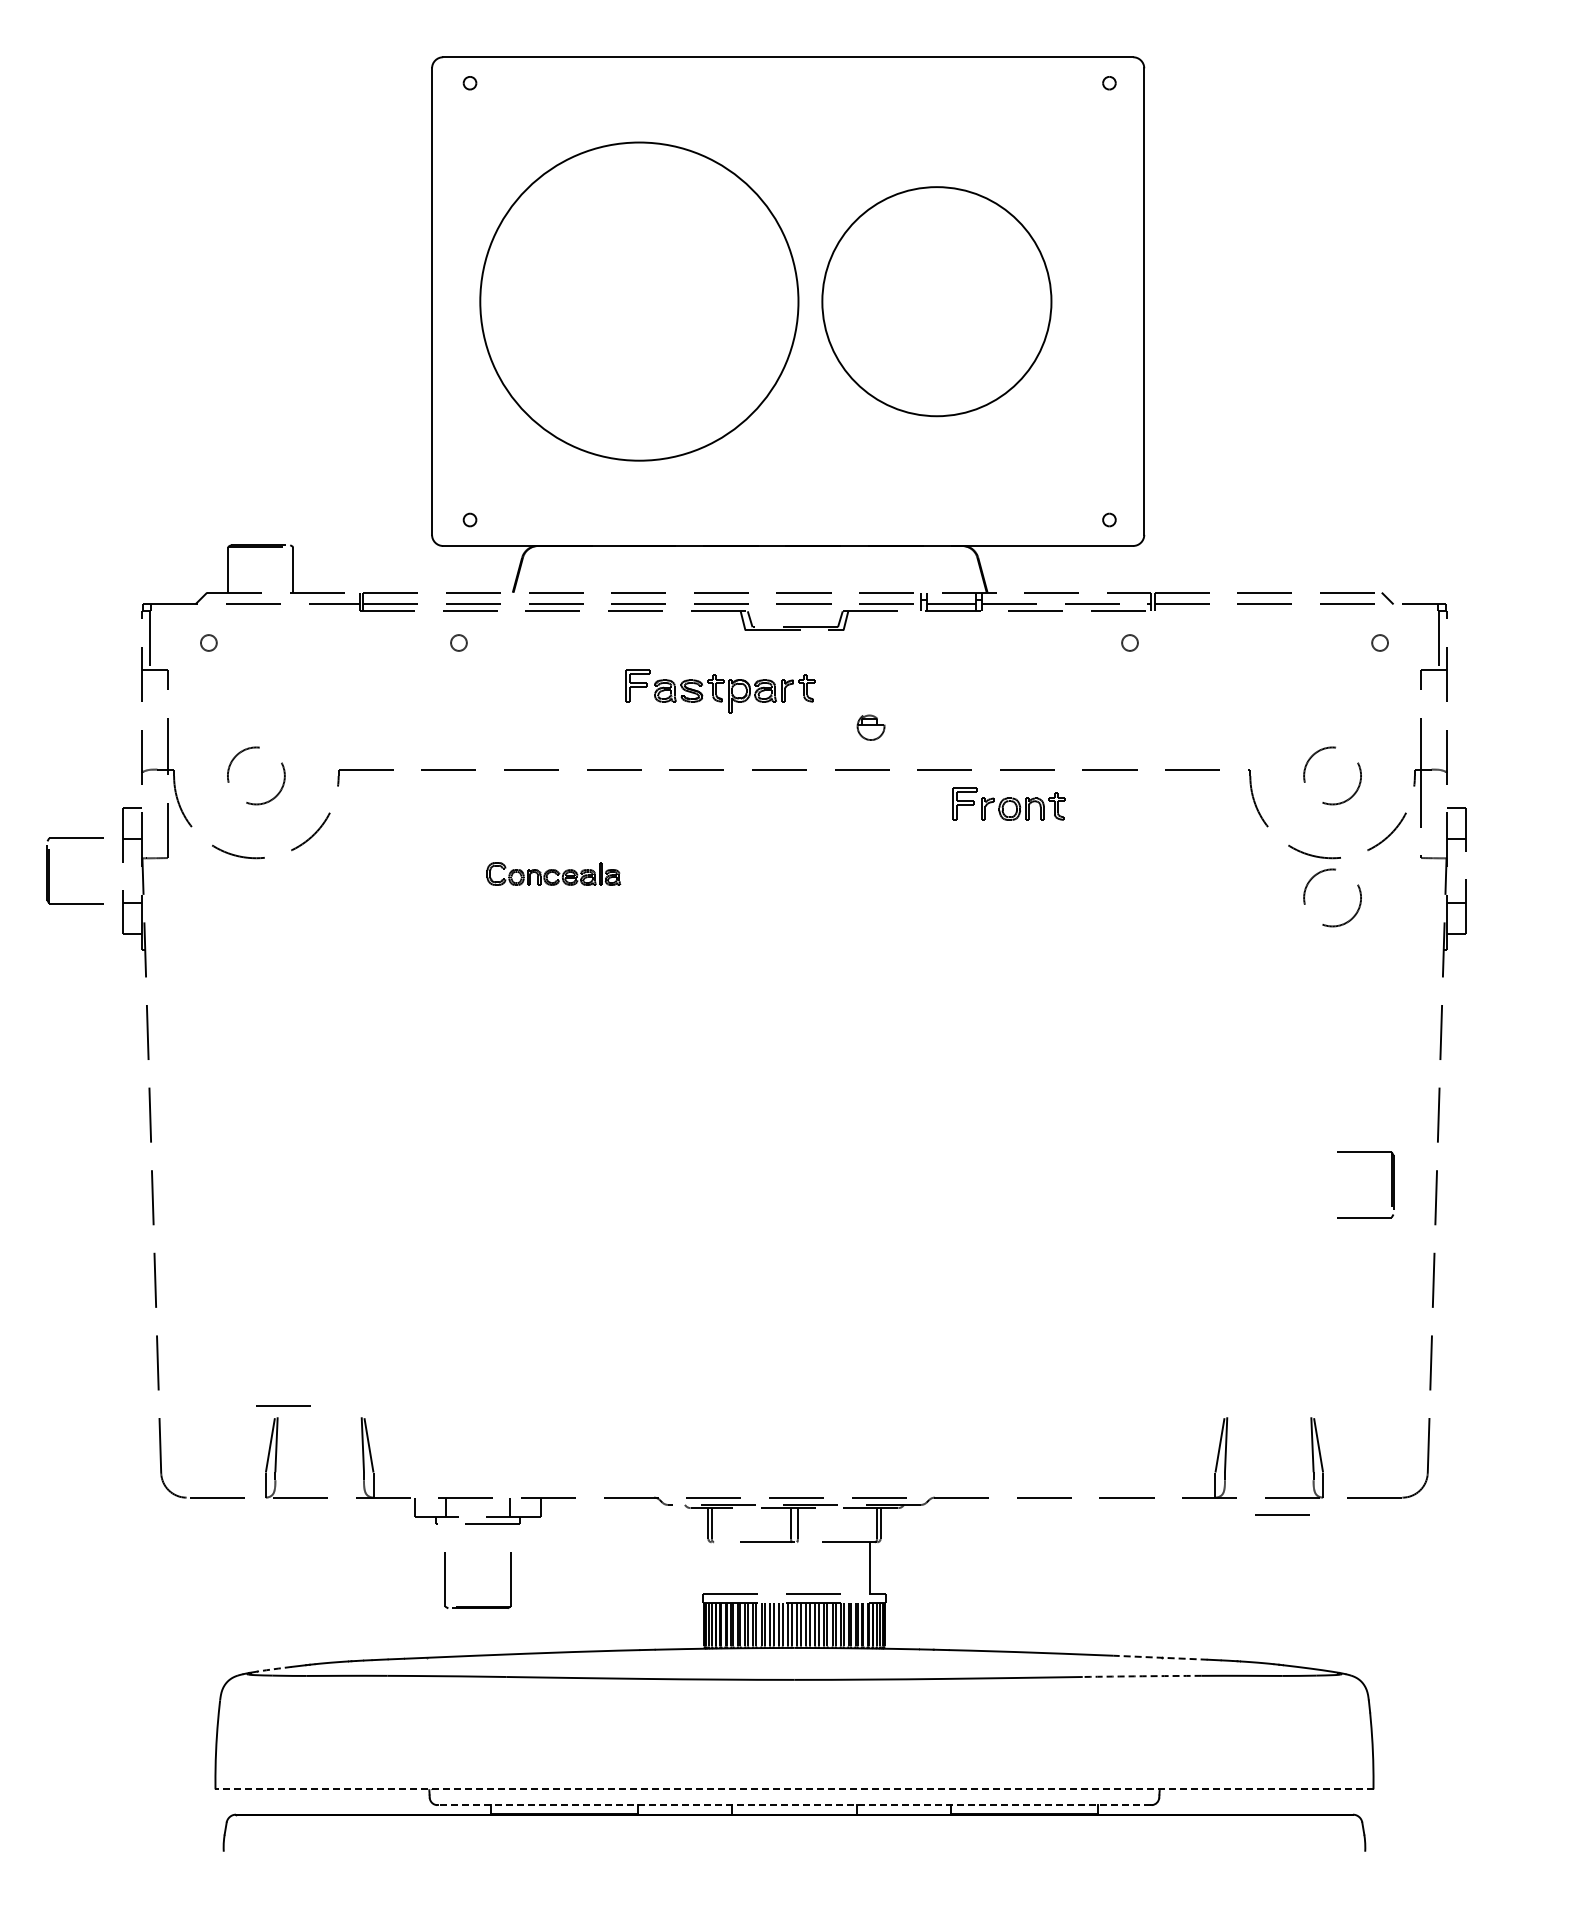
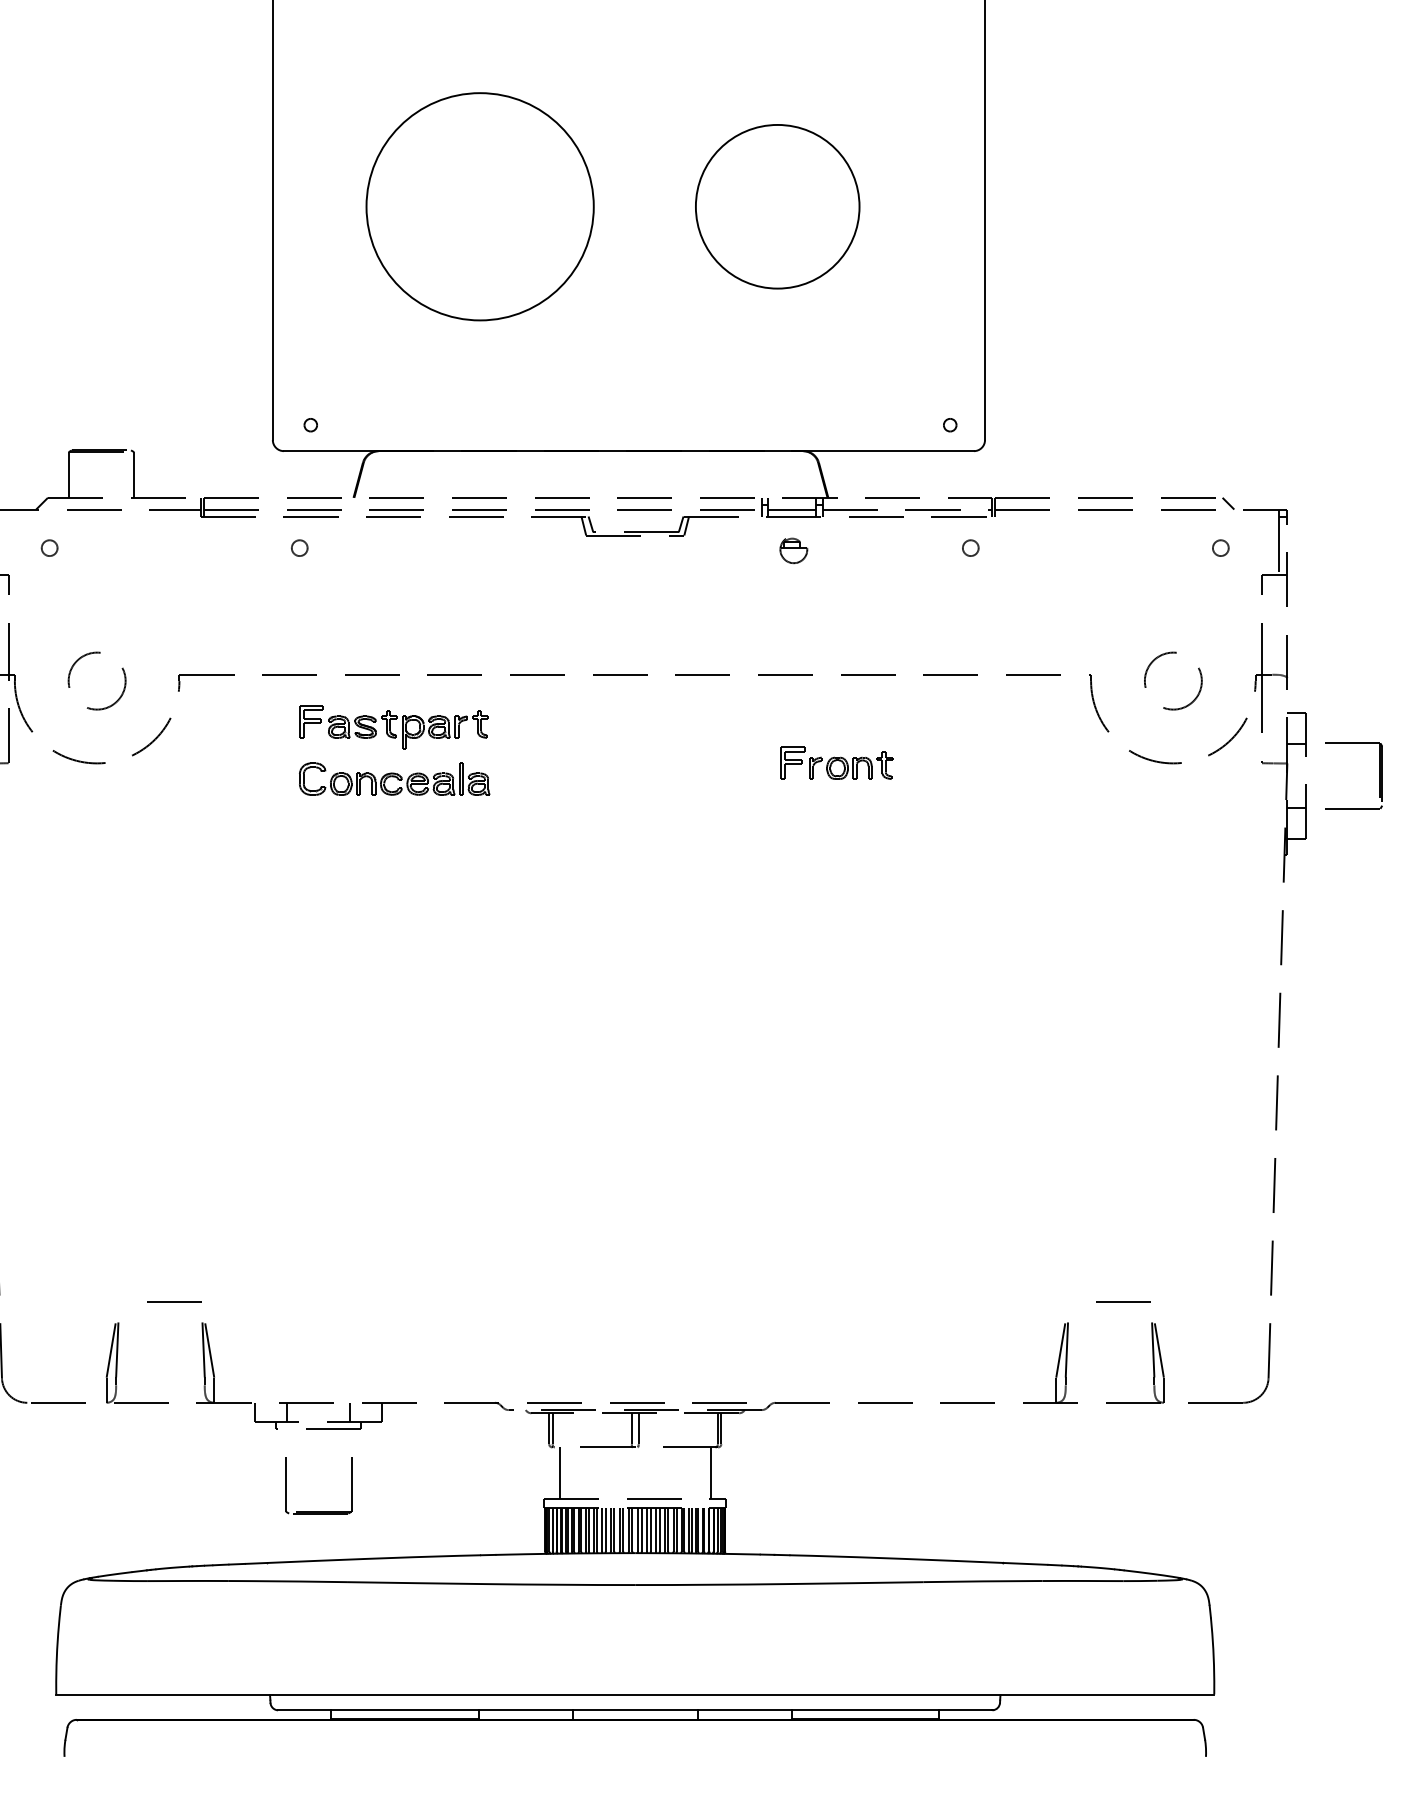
circle: (639, 301) -> (480, 206), size x0.71
circle: (936, 301) -> (777, 206), size x0.71
part: (720, 691) -> (394, 727), moved
part: (870, 727) -> (793, 550), moved
part: (1008, 803) -> (836, 762), moved
part: (553, 873) -> (394, 778), size x1.43
circle: (1332, 897) -> (1173, 802), removed
part: (1391, 1184) -> (1380, 775), moved
line: (283, 1405) -> (174, 1300), moved
line: (1282, 1514) -> (1123, 1300), moved
line: (719, 1568) -> (560, 1473), added
line: (1160, 1657) -> (1001, 1562), dashed -> solid
line: (274, 1669) -> (115, 1574), dashed -> solid
arc: (1142, 1676) -> (983, 1581), dashed -> solid
line: (794, 1789) -> (635, 1694), dashed -> solid
line: (794, 1805) -> (635, 1710), dashed -> solid

